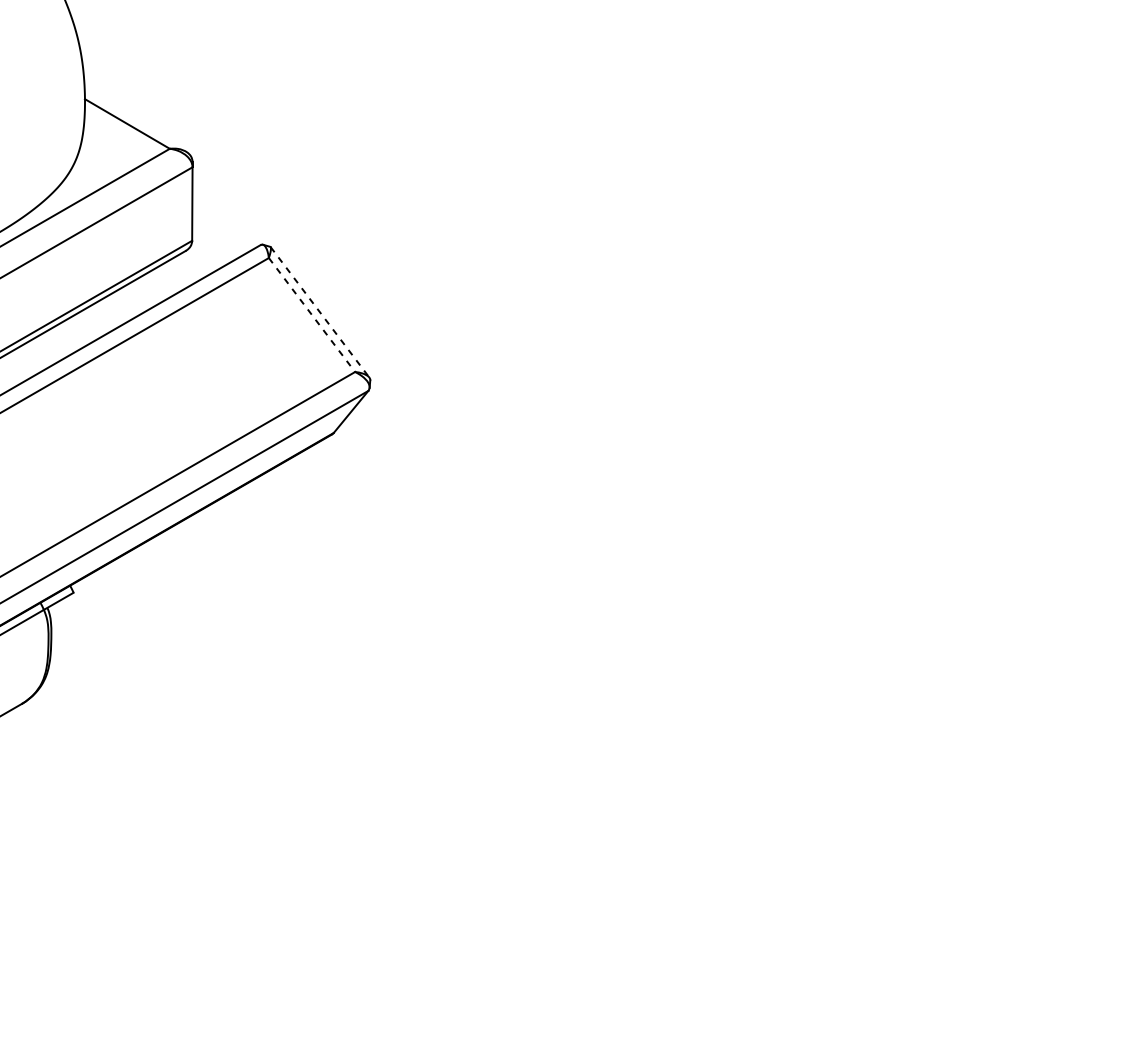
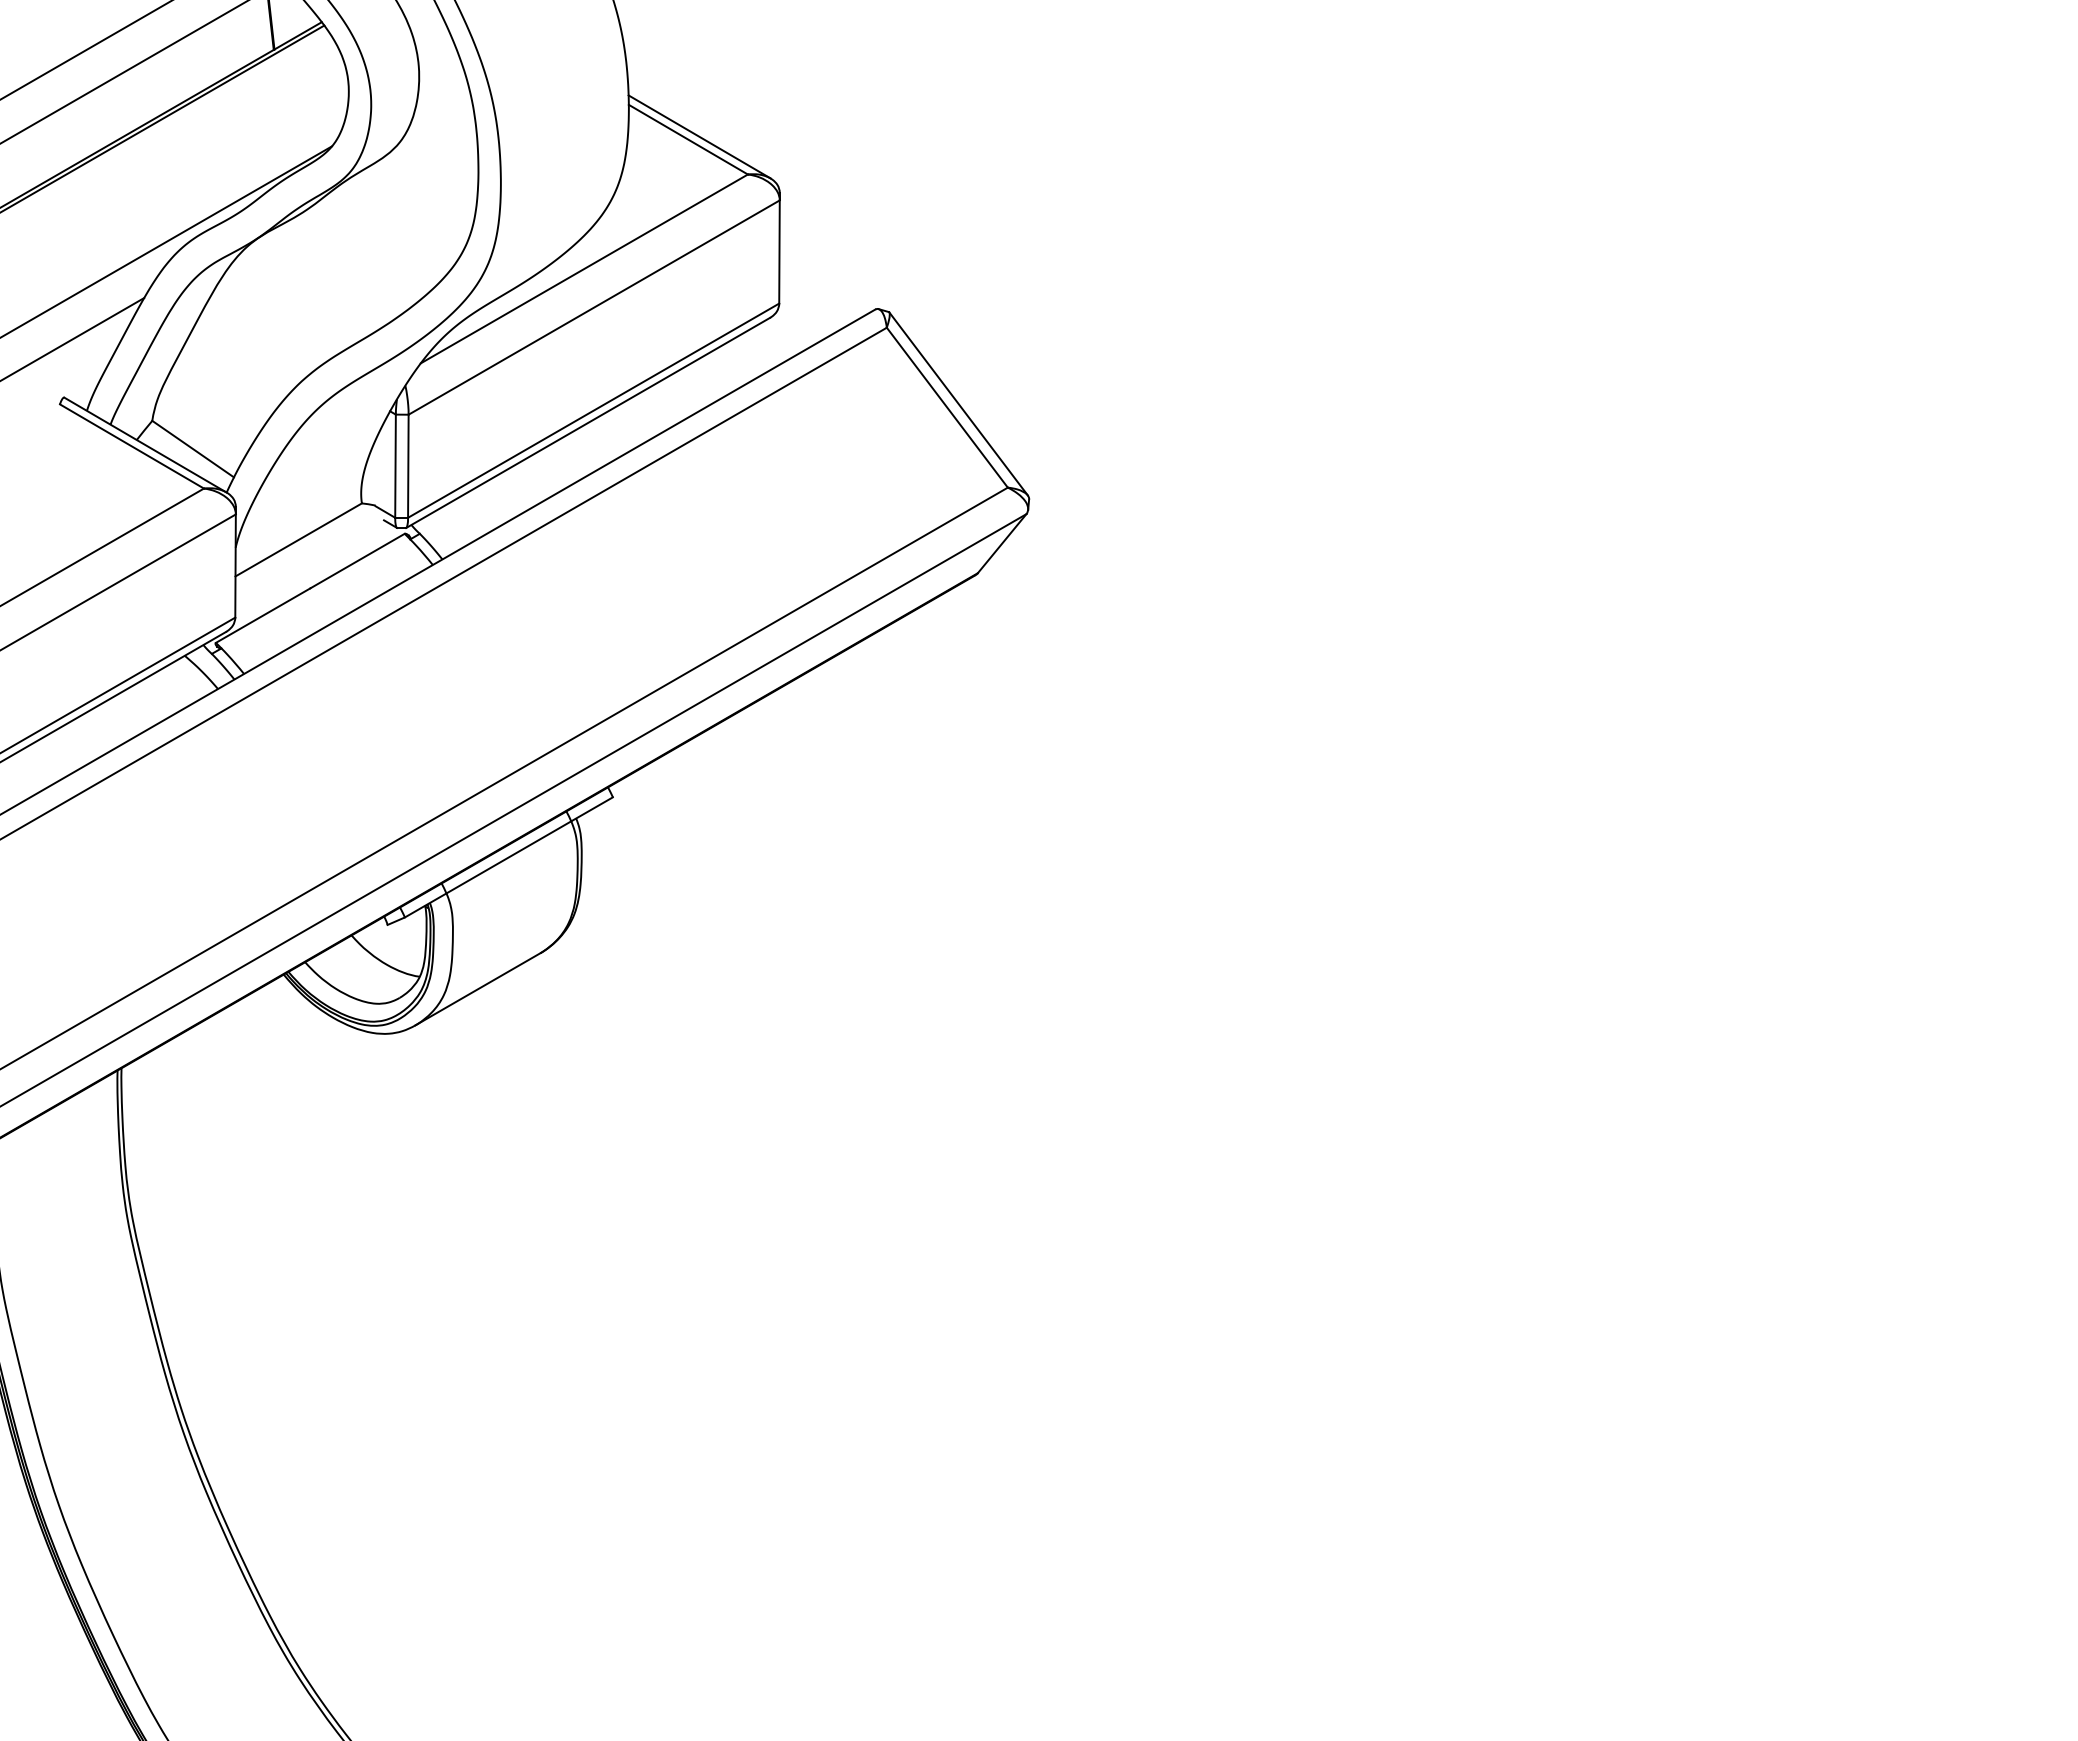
line: (135, 121) -> (699, 136), added
line: (319, 312) -> (958, 403), dashed -> solid
line: (312, 315) -> (947, 408), dashed -> solid

